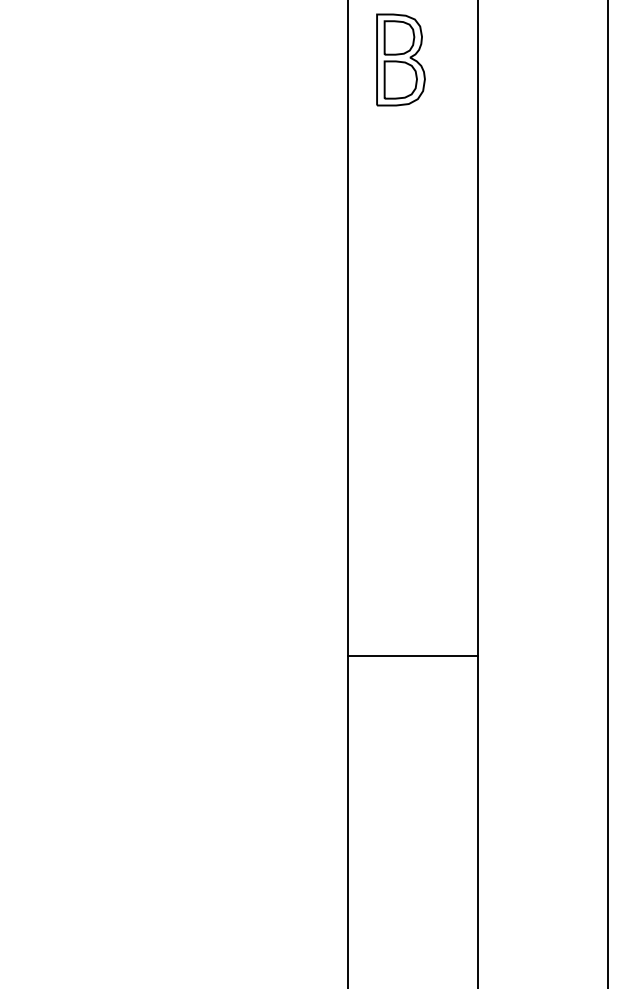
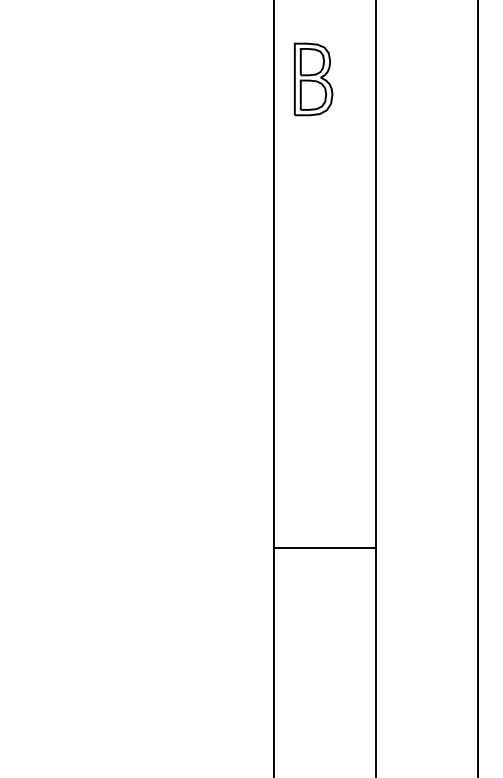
part: (400, 59) -> (313, 79), moved
line: (413, 655) -> (325, 547), moved

